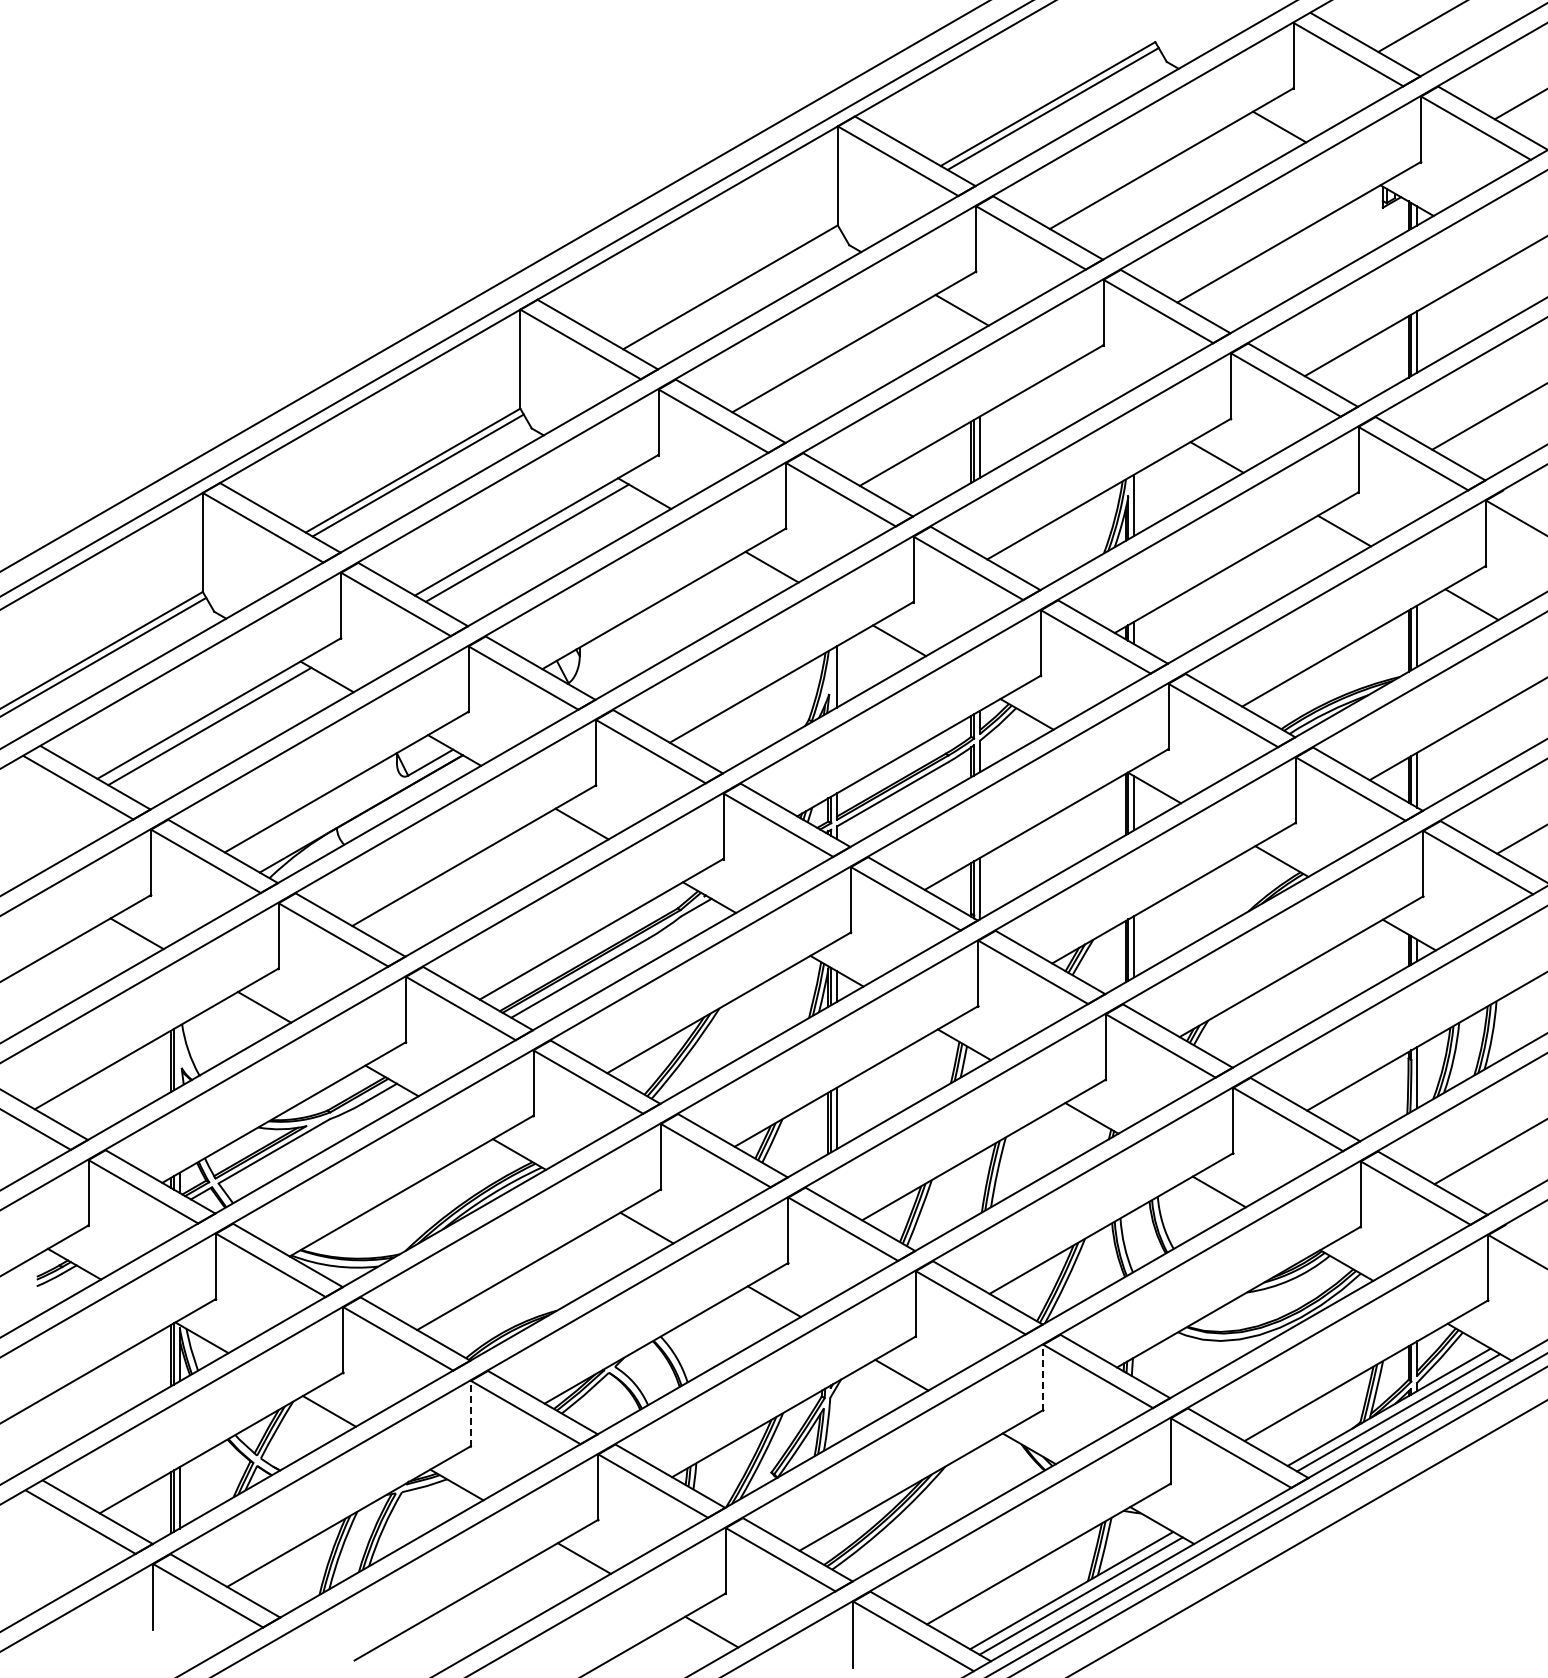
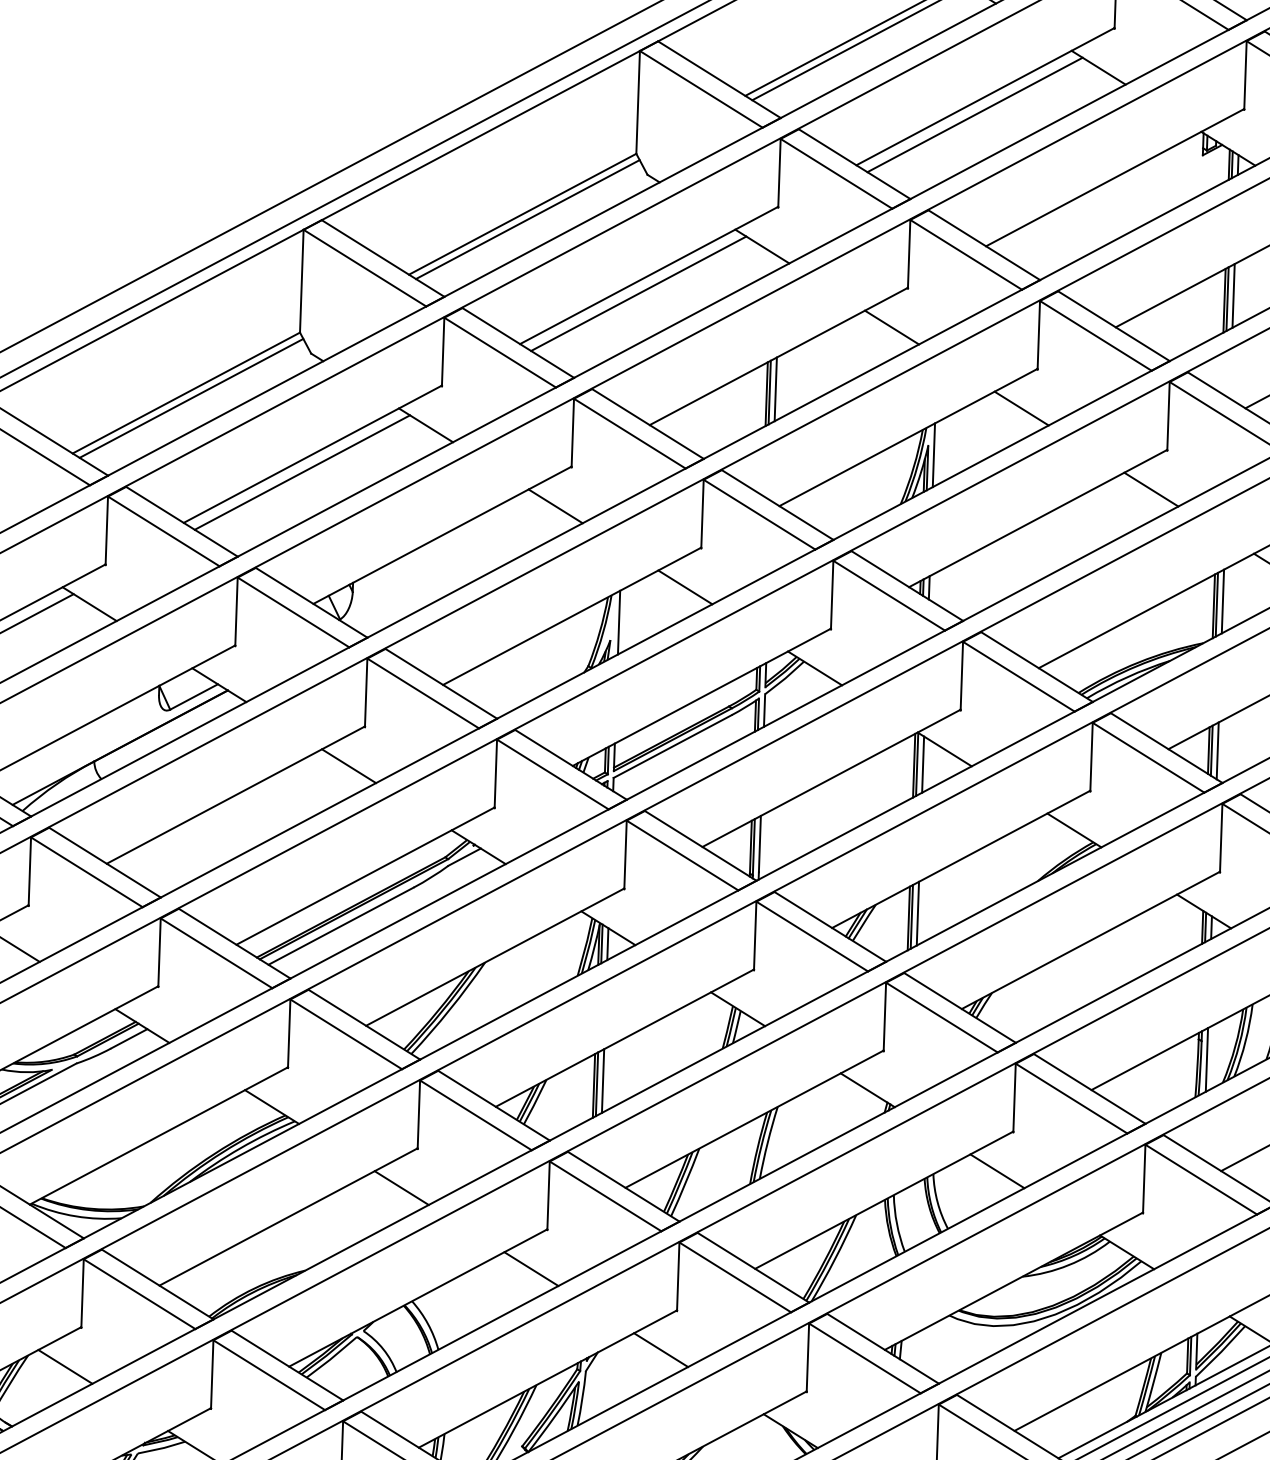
line: (1161, 176) -> (974, 114), added
line: (735, 292) -> (527, 219), added
line: (844, 359) -> (638, 293), added
line: (1089, 383) -> (891, 327), added
line: (1043, 1377) -> (808, 1357), dashed -> solid
line: (470, 1413) -> (211, 1374), dashed -> solid

